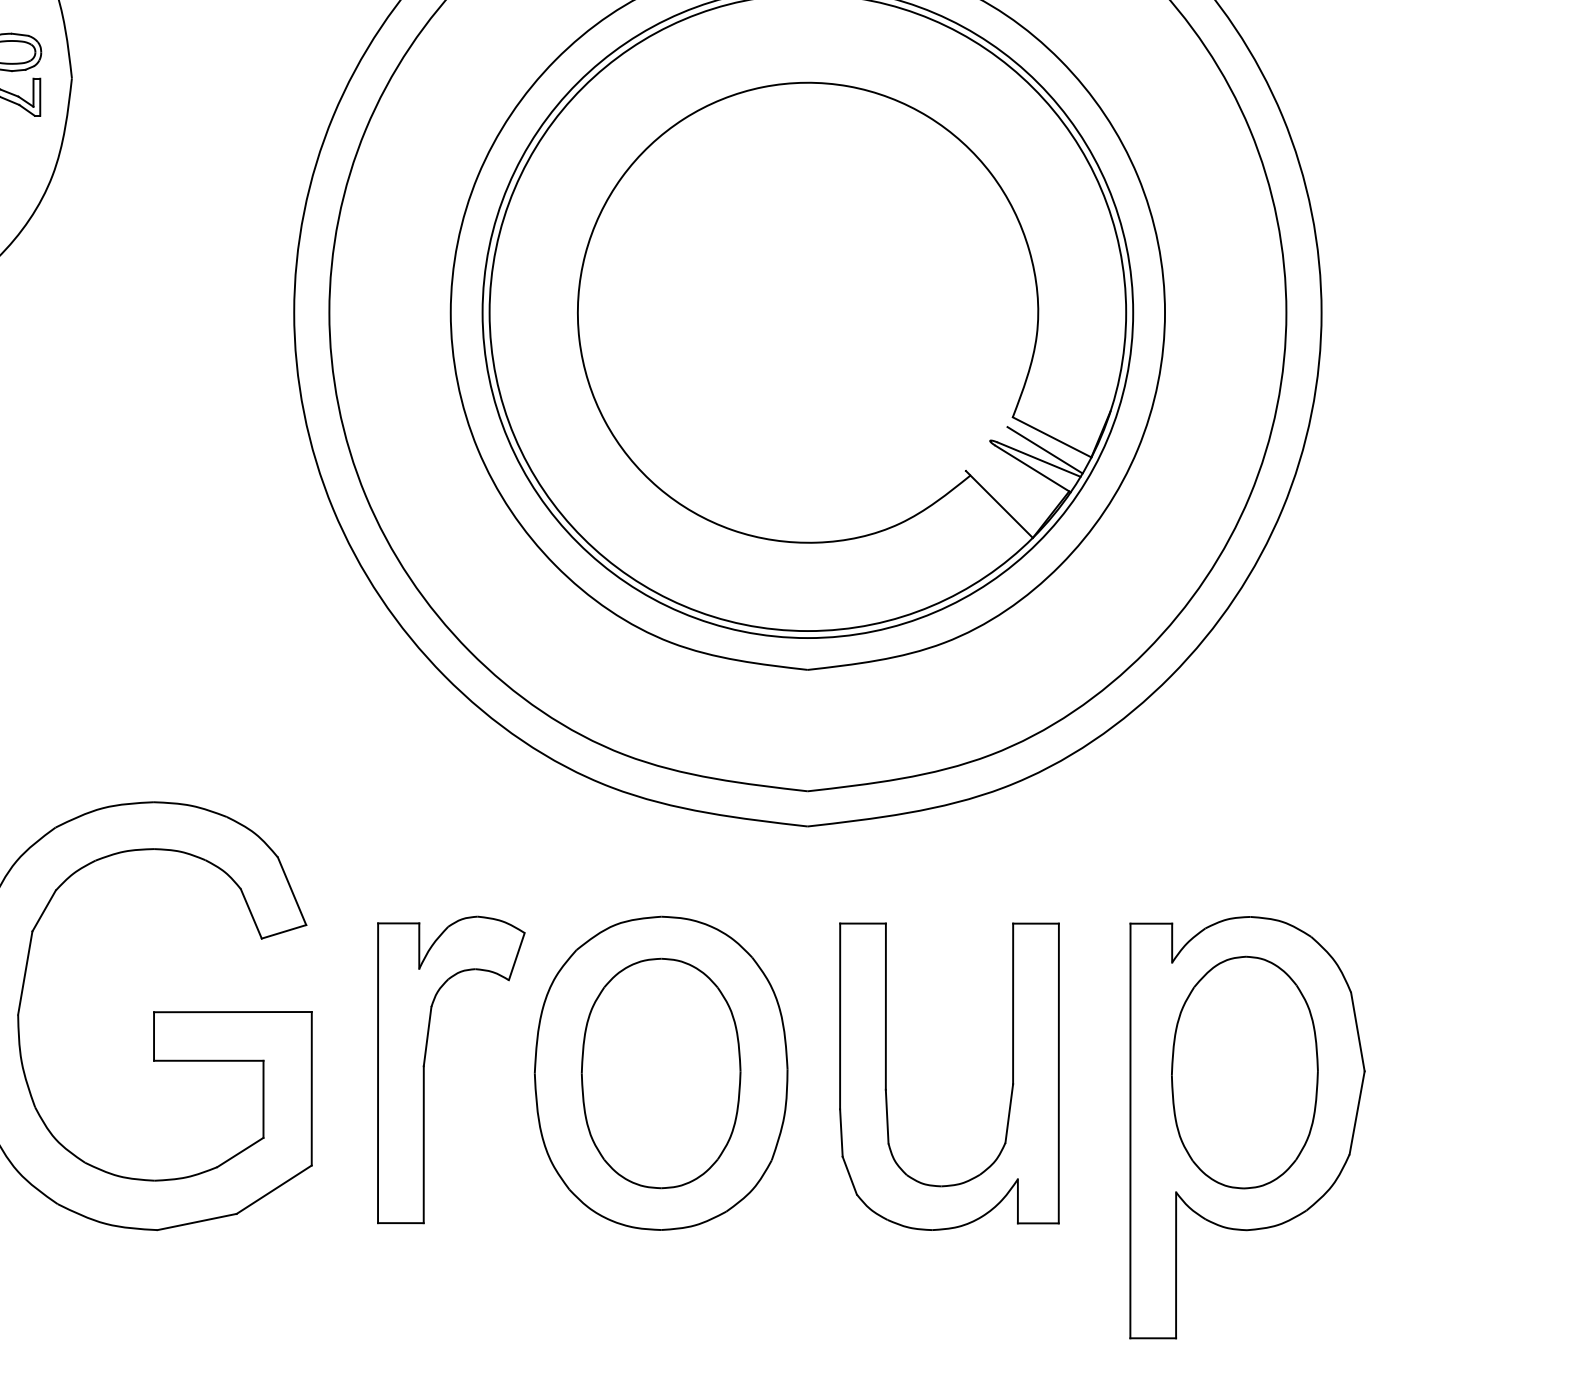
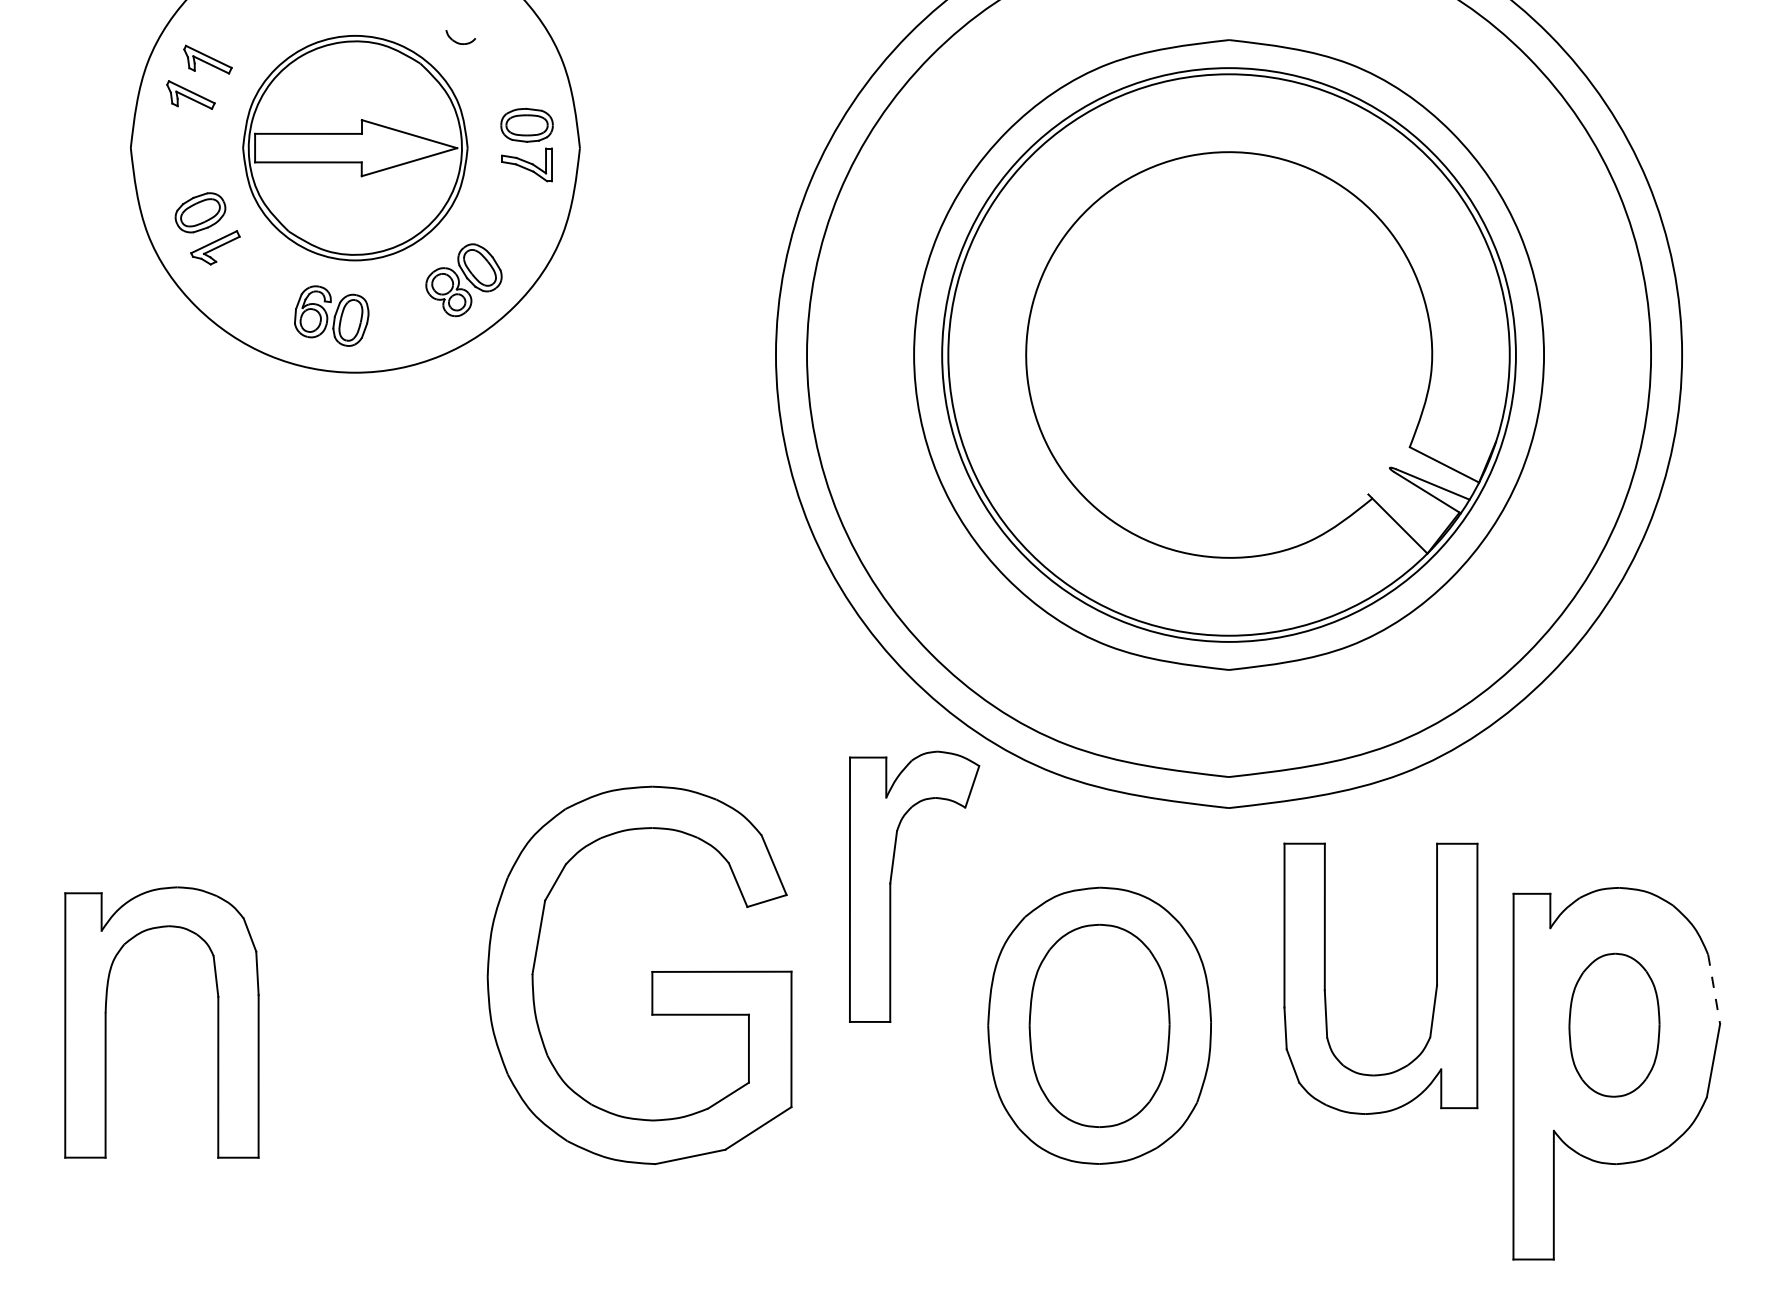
line: (1045, 449) -> (1438, 475), removed
line: (1358, 1032) -> (1714, 989), solid -> dashed
part: (425, 1069) -> (891, 886), moved
part: (1244, 1072) -> (1614, 1025), size x0.7
part: (886, 1076) -> (1325, 978), moved

